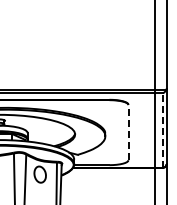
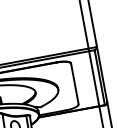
line: (162, 130) -> (99, 77), dashed -> solid
line: (128, 132) -> (74, 83), dashed -> solid

